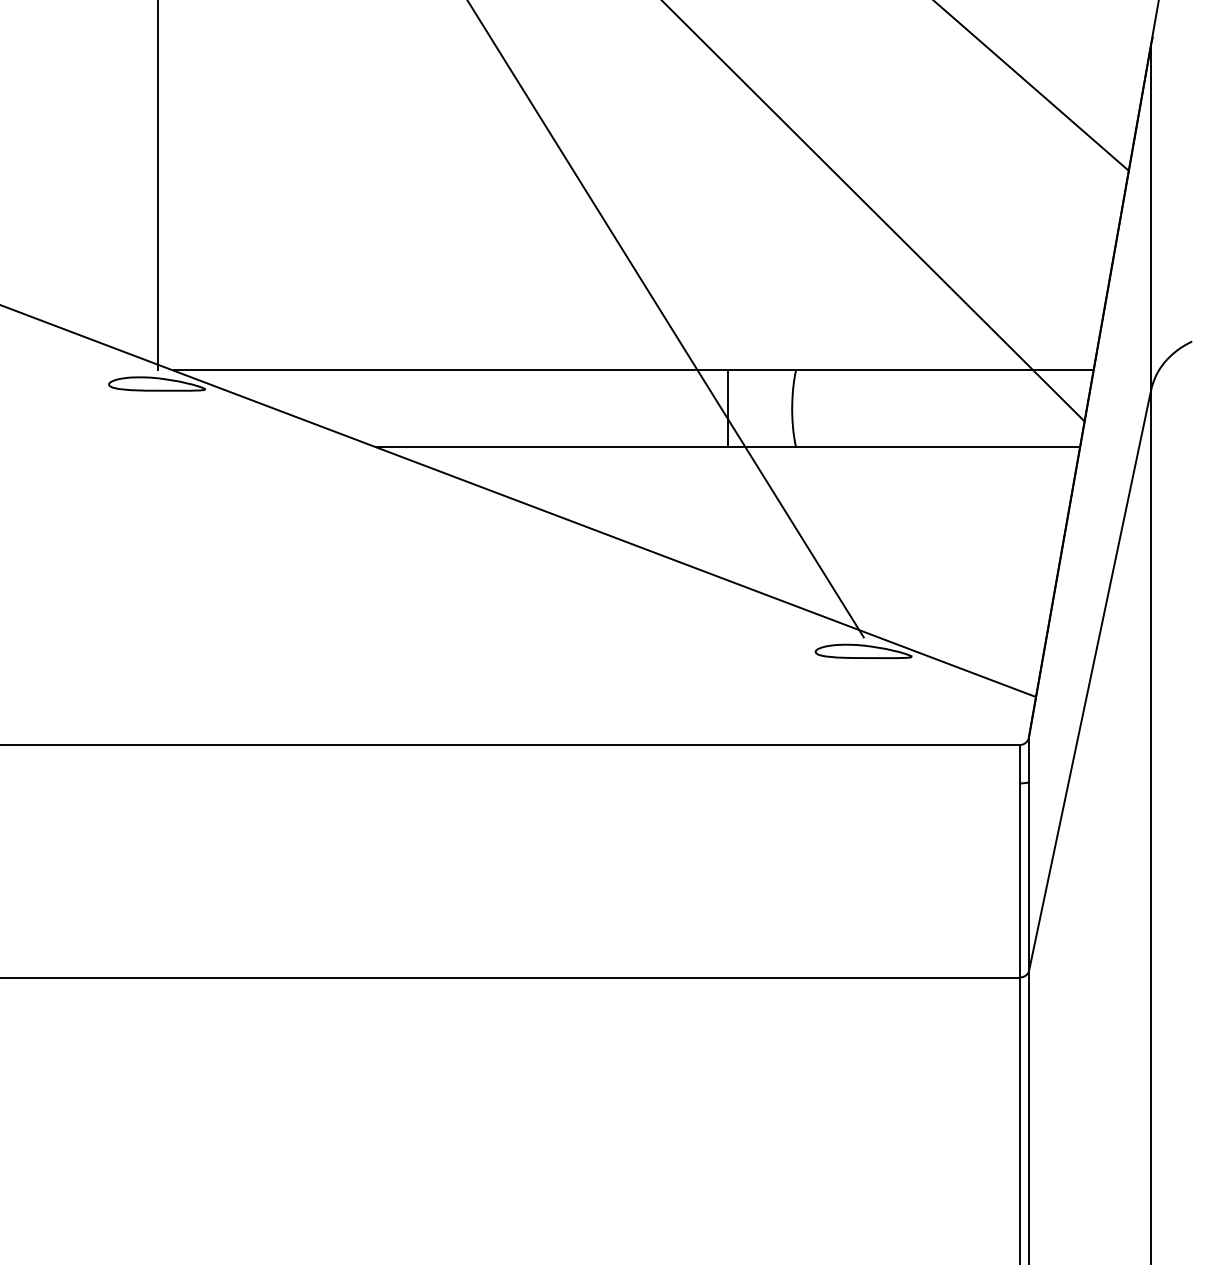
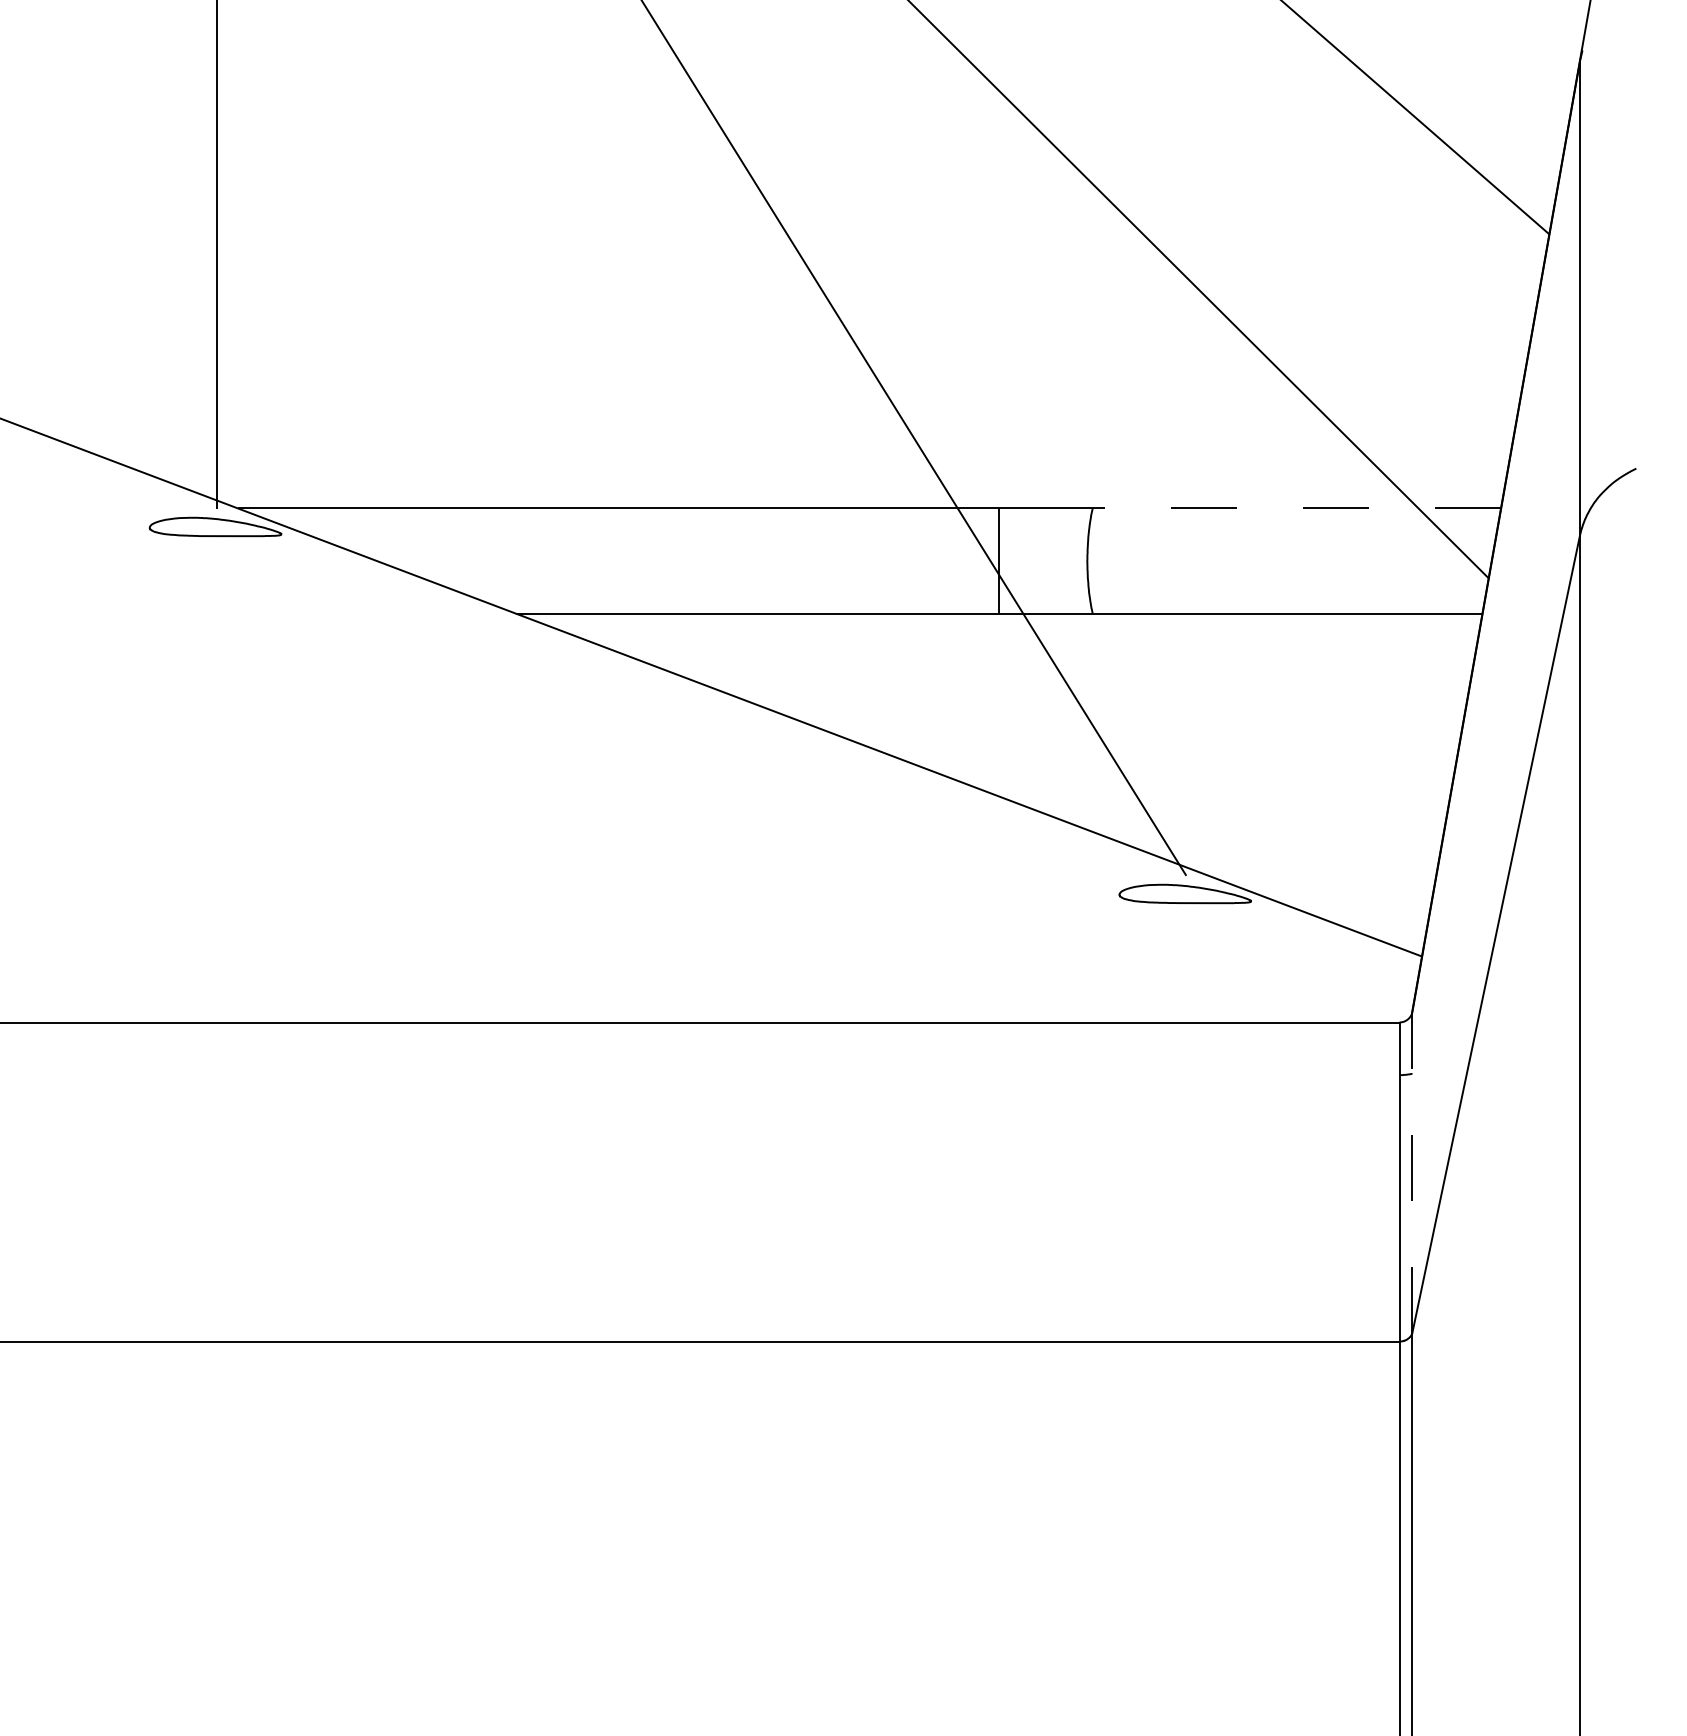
line: (944, 370) -> (1296, 508), solid -> dashed
line: (1029, 853) -> (1412, 1171), solid -> dashed

